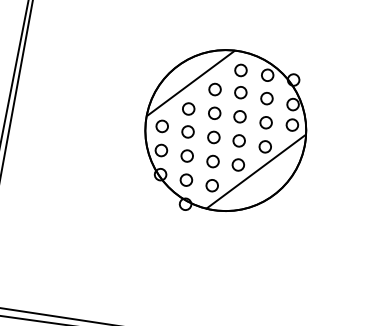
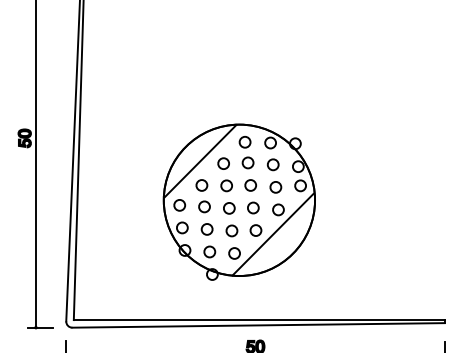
part: (224, 131) -> (238, 201), moved

